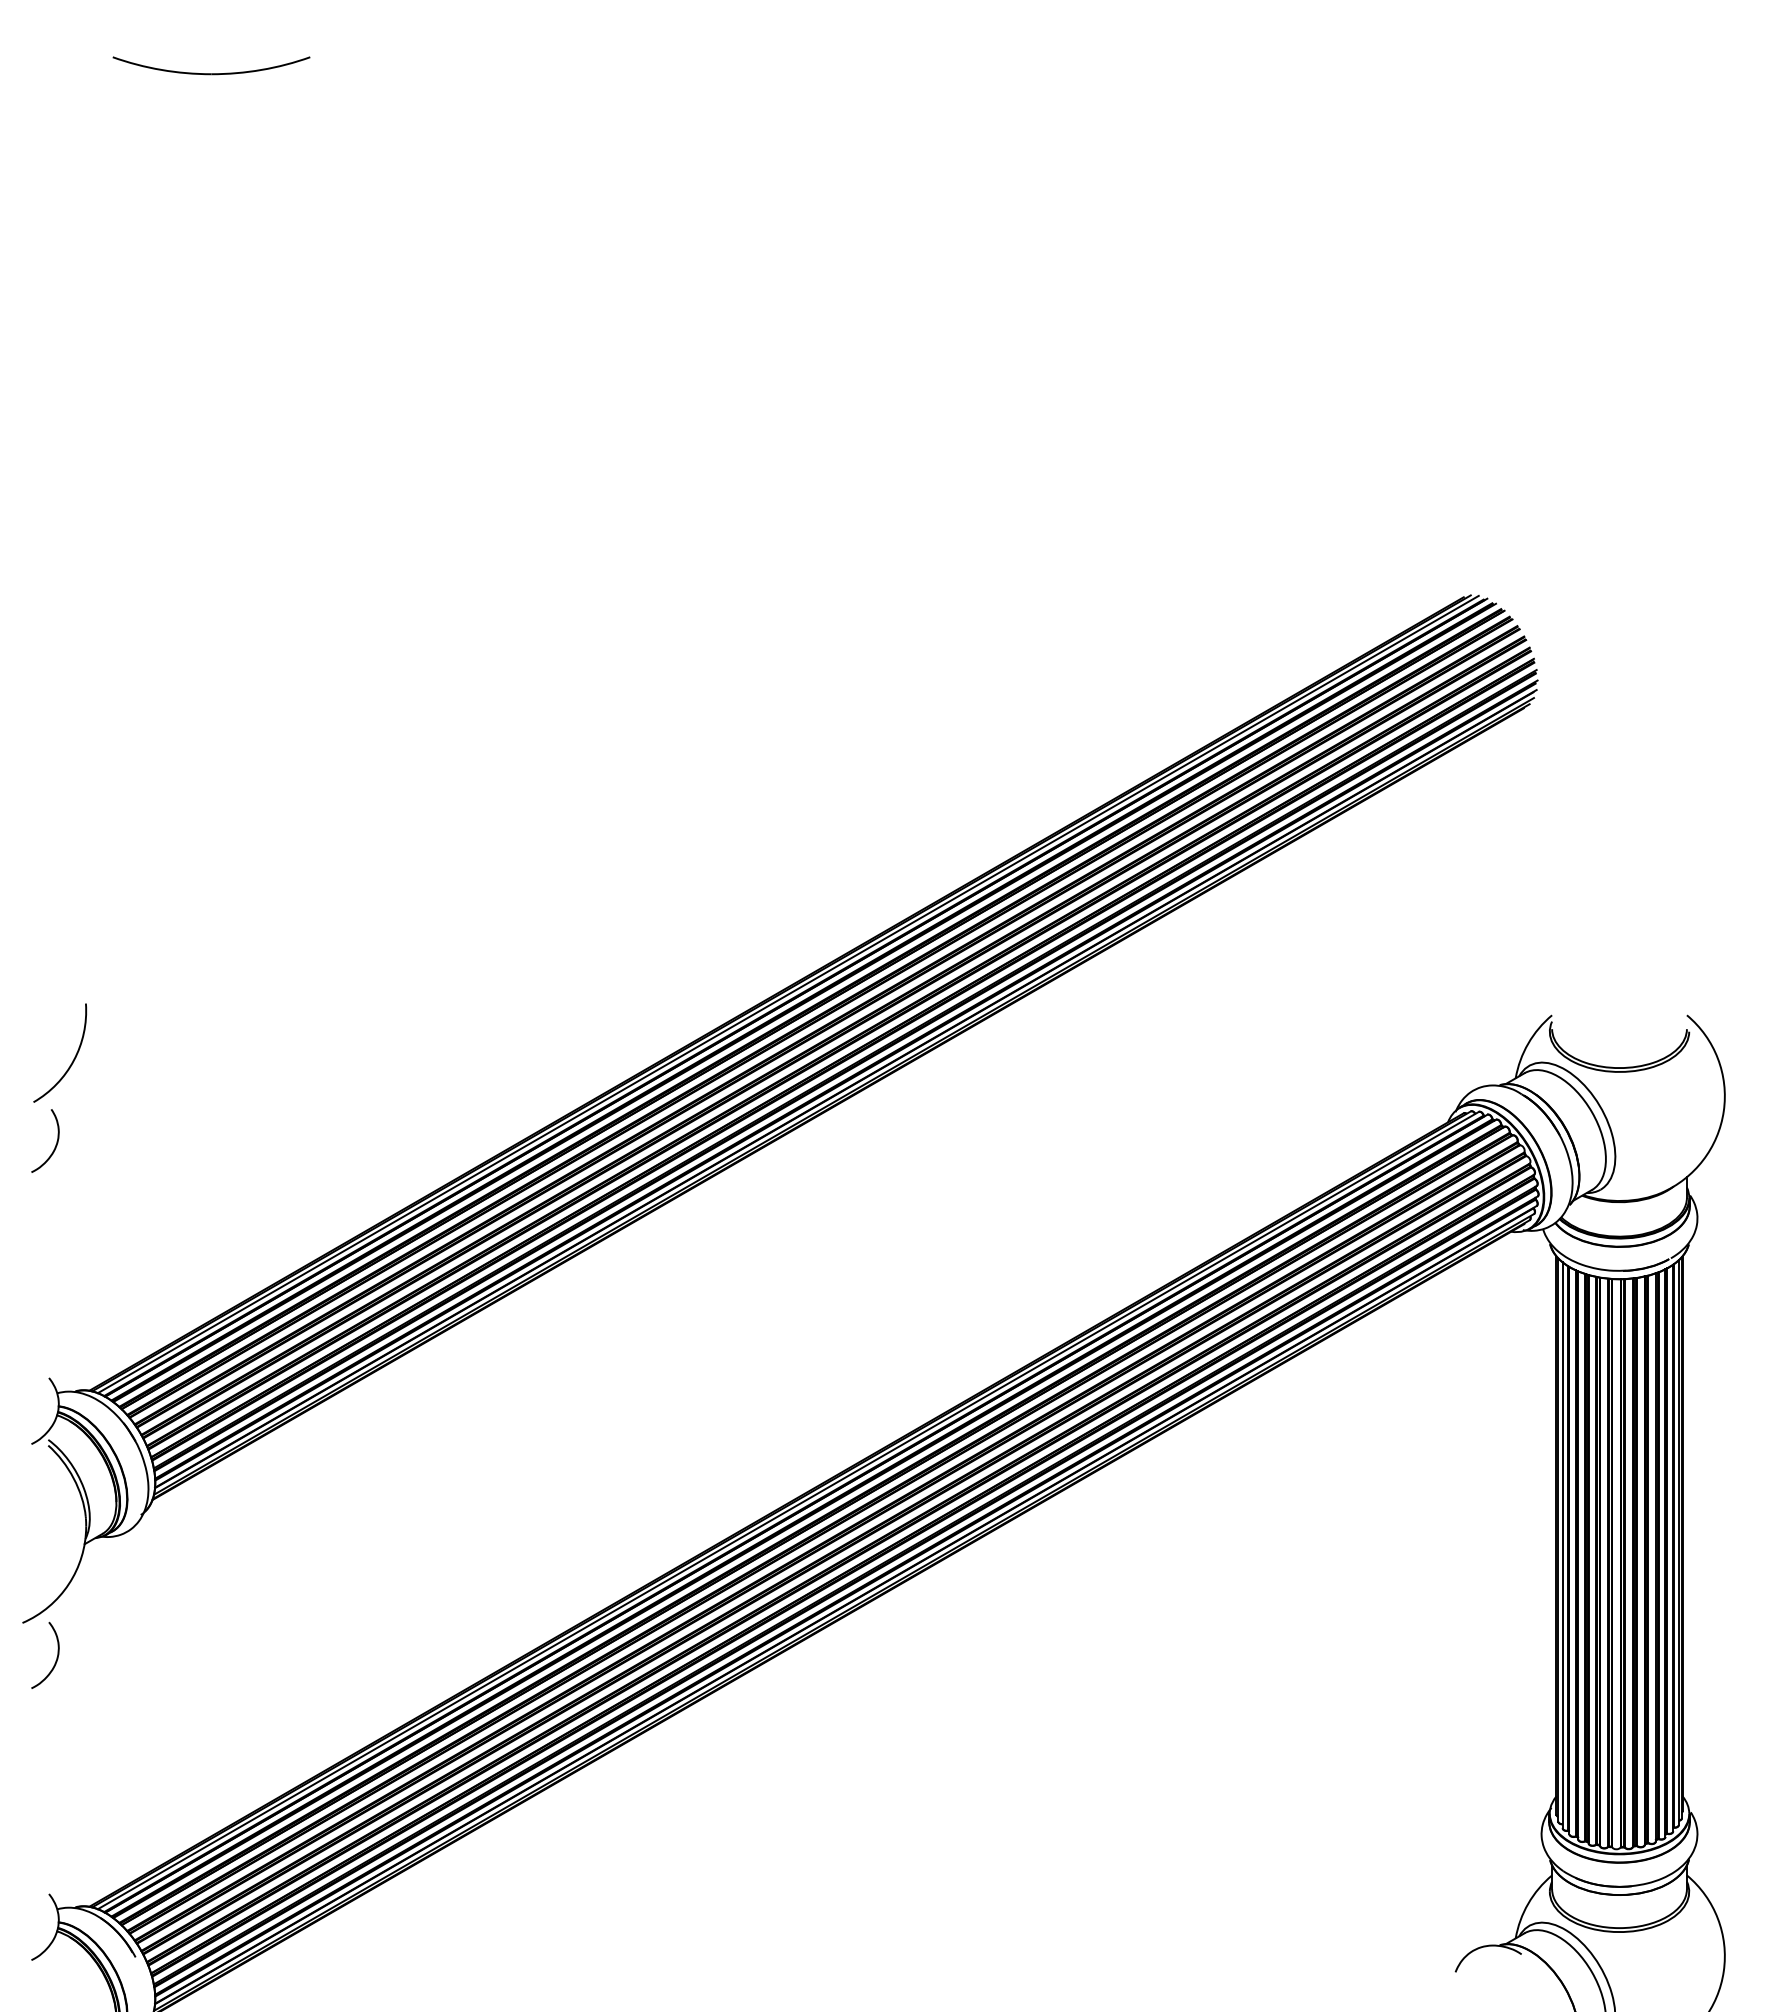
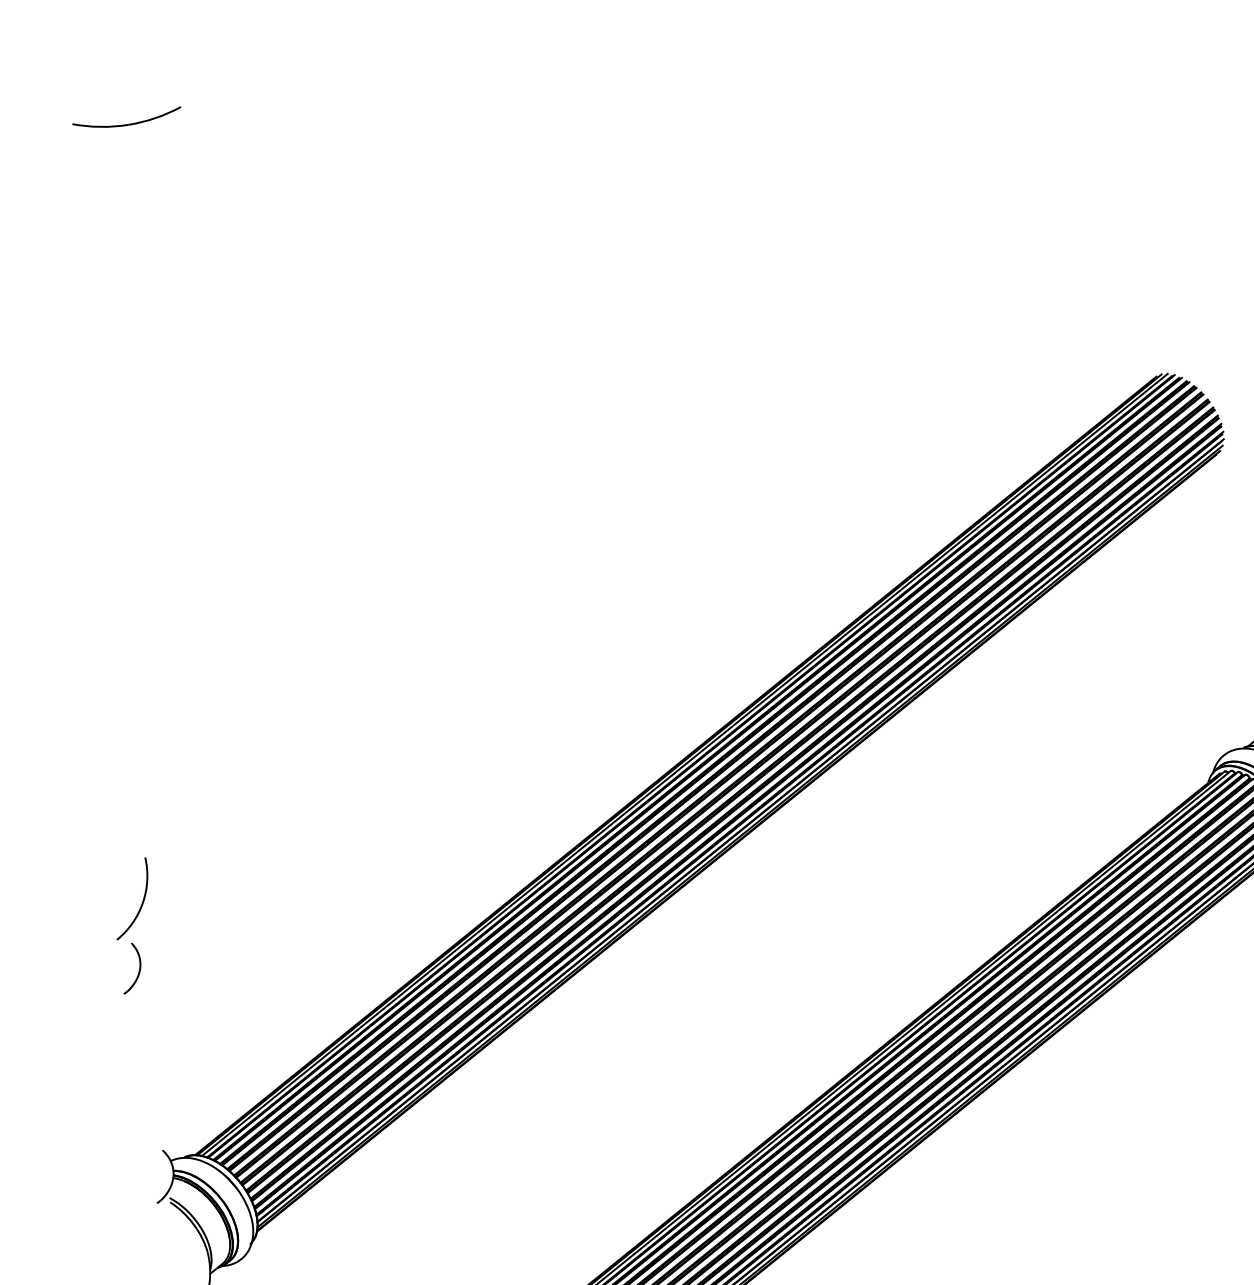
part: (210, 65) -> (126, 120), size x0.71

